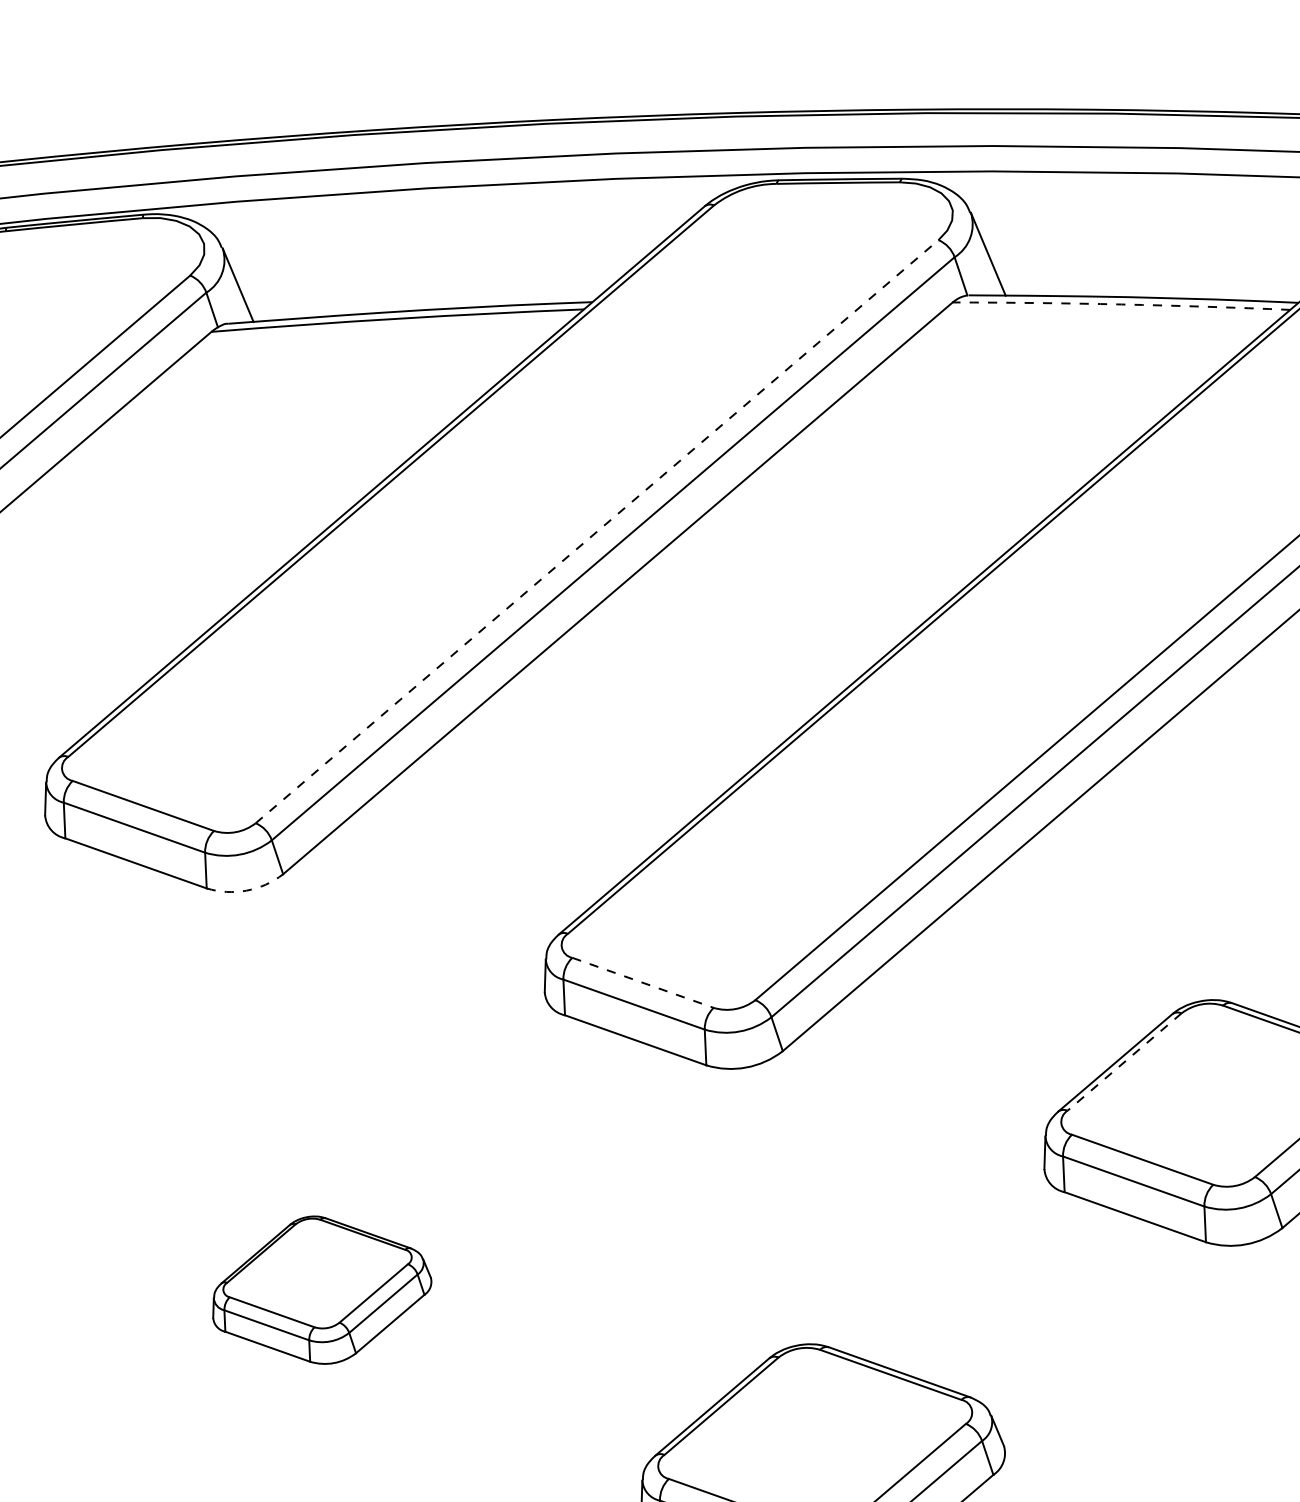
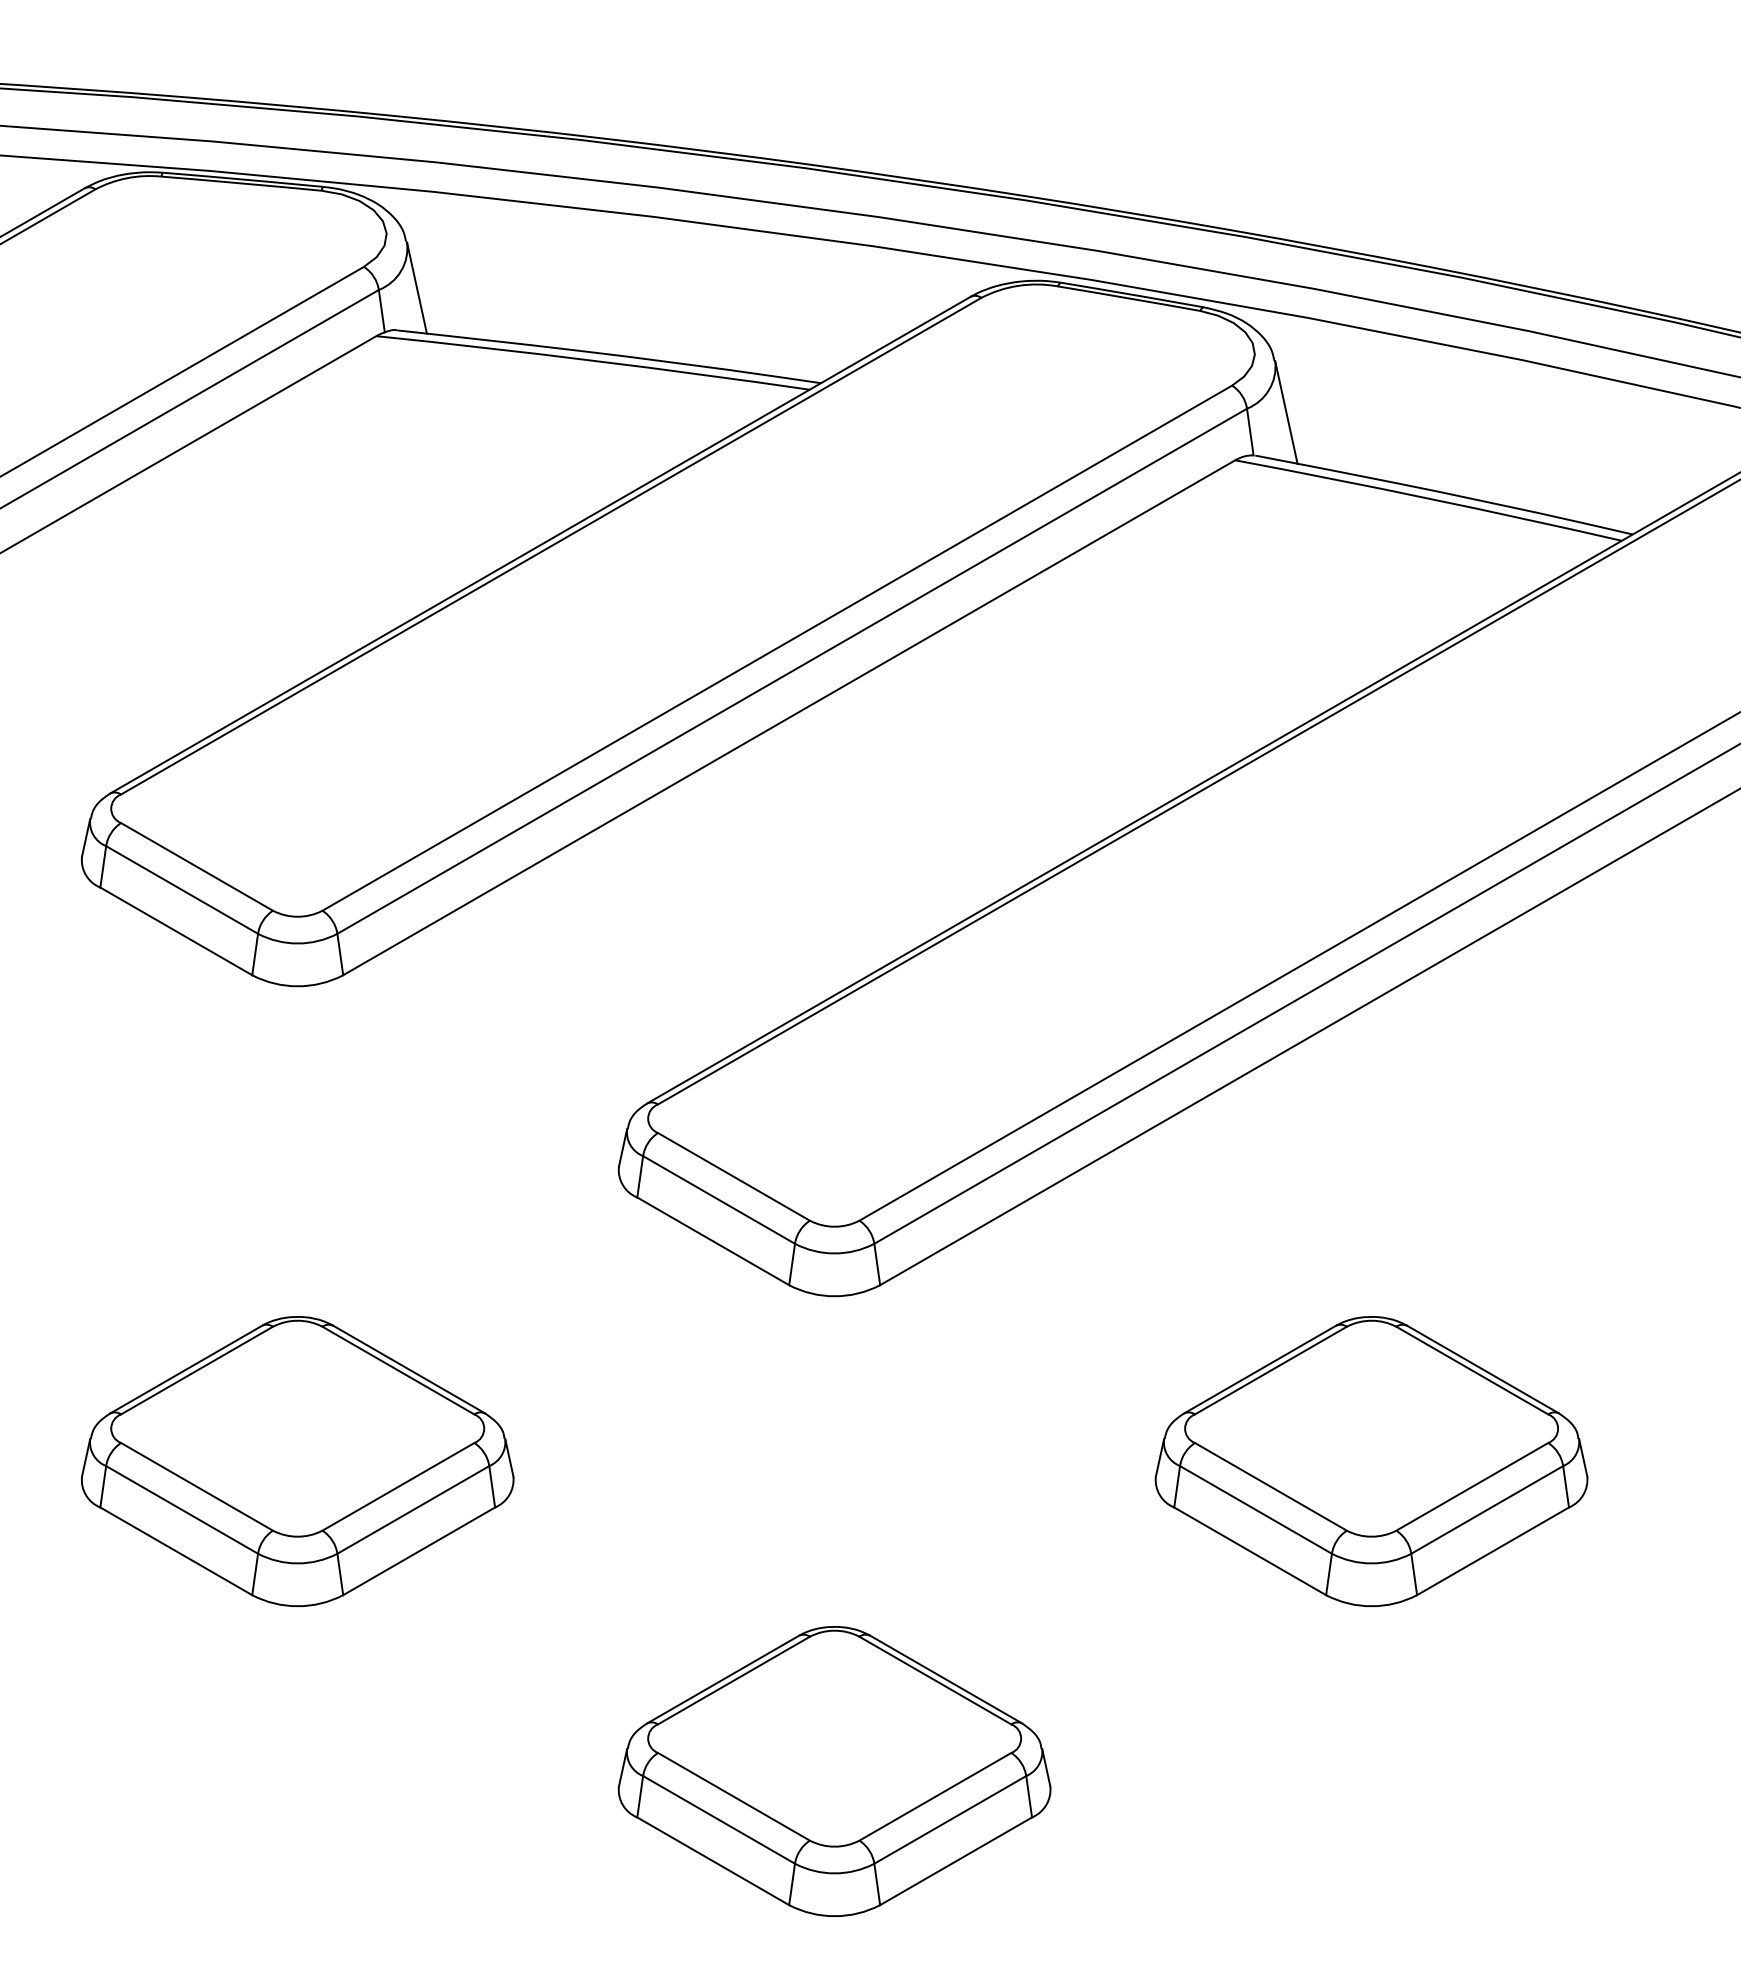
arc: (1121, 304) -> (1428, 498), dashed -> solid
line: (597, 531) -> (777, 647), dashed -> solid
arc: (246, 890) -> (297, 986), dashed -> solid
line: (642, 982) -> (733, 1176), dashed -> solid
line: (1124, 1062) -> (1270, 1370), dashed -> solid
part: (320, 1290) -> (297, 1461), size x1.67

